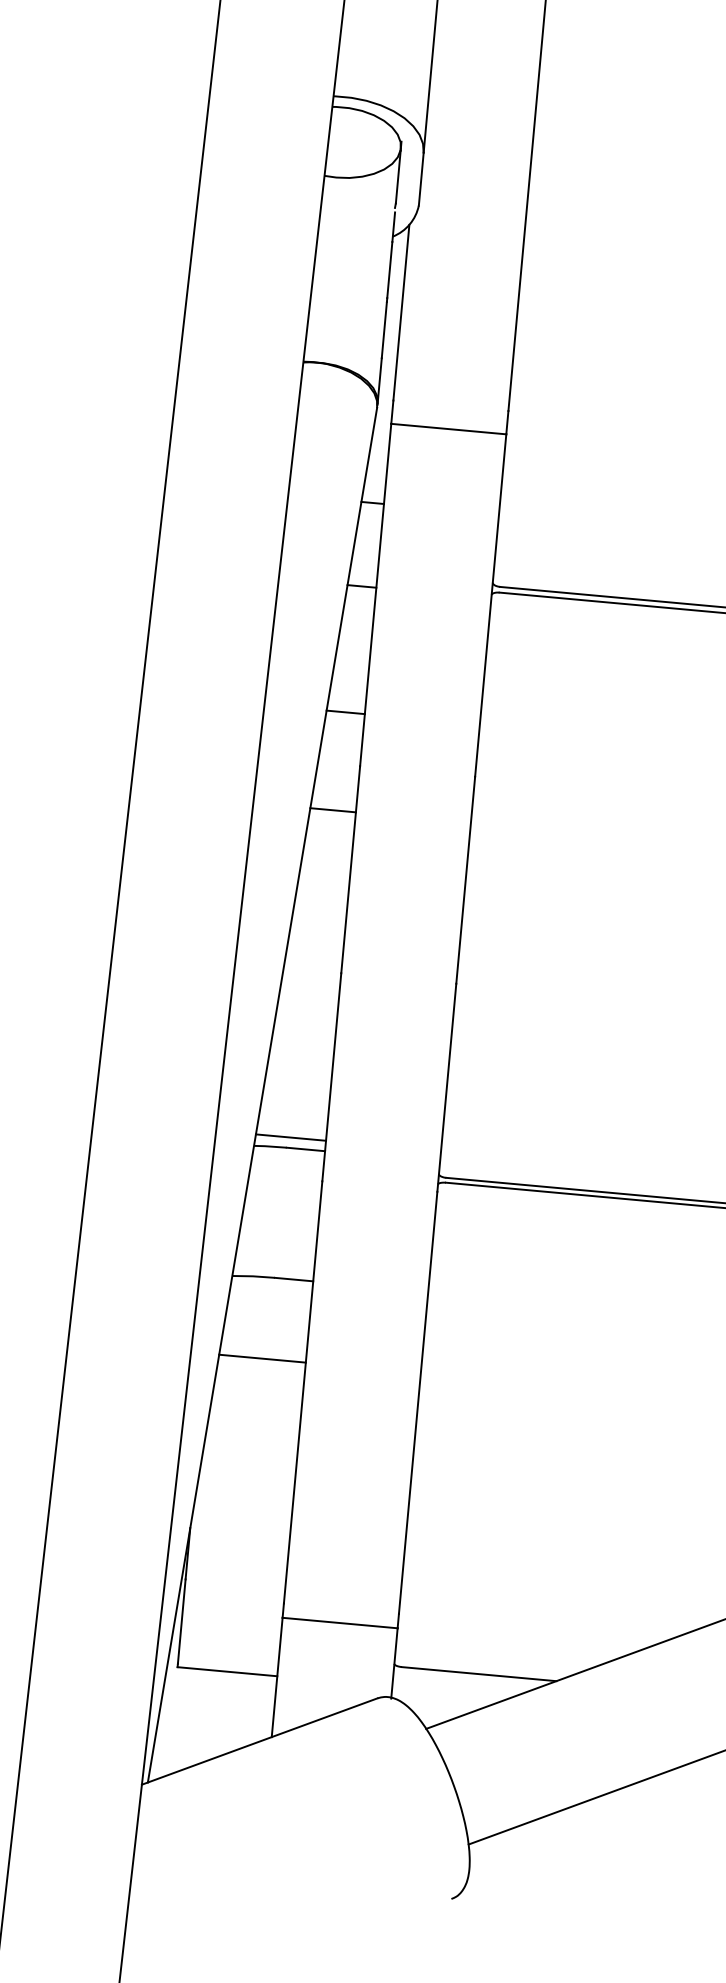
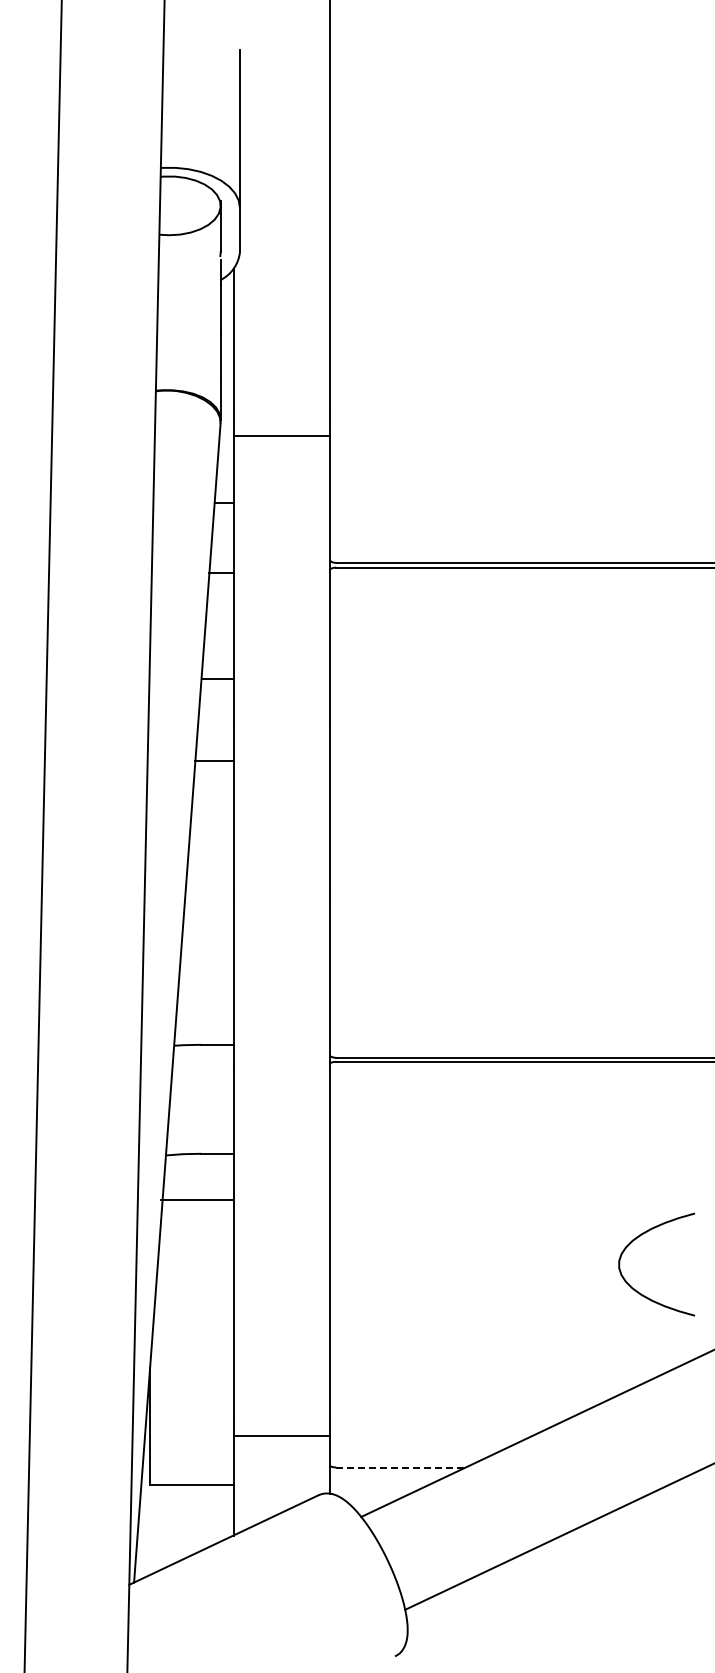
line: (290, 1138) -> (203, 1036), removed
line: (261, 1358) -> (196, 1199), moved
line: (479, 1674) -> (401, 1467), solid -> dashed

